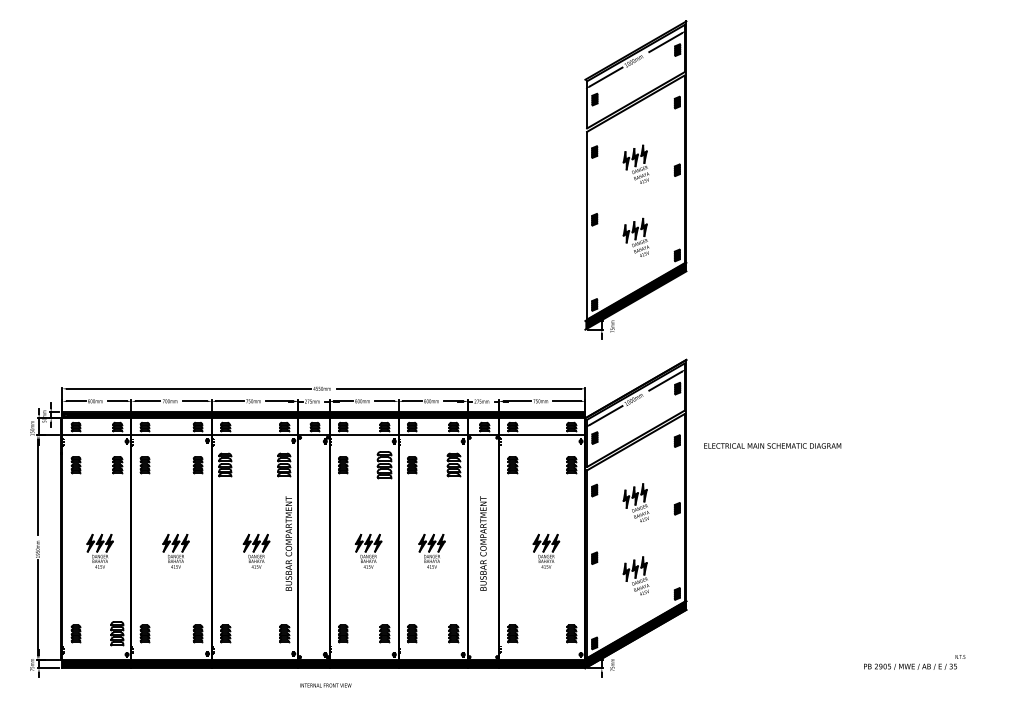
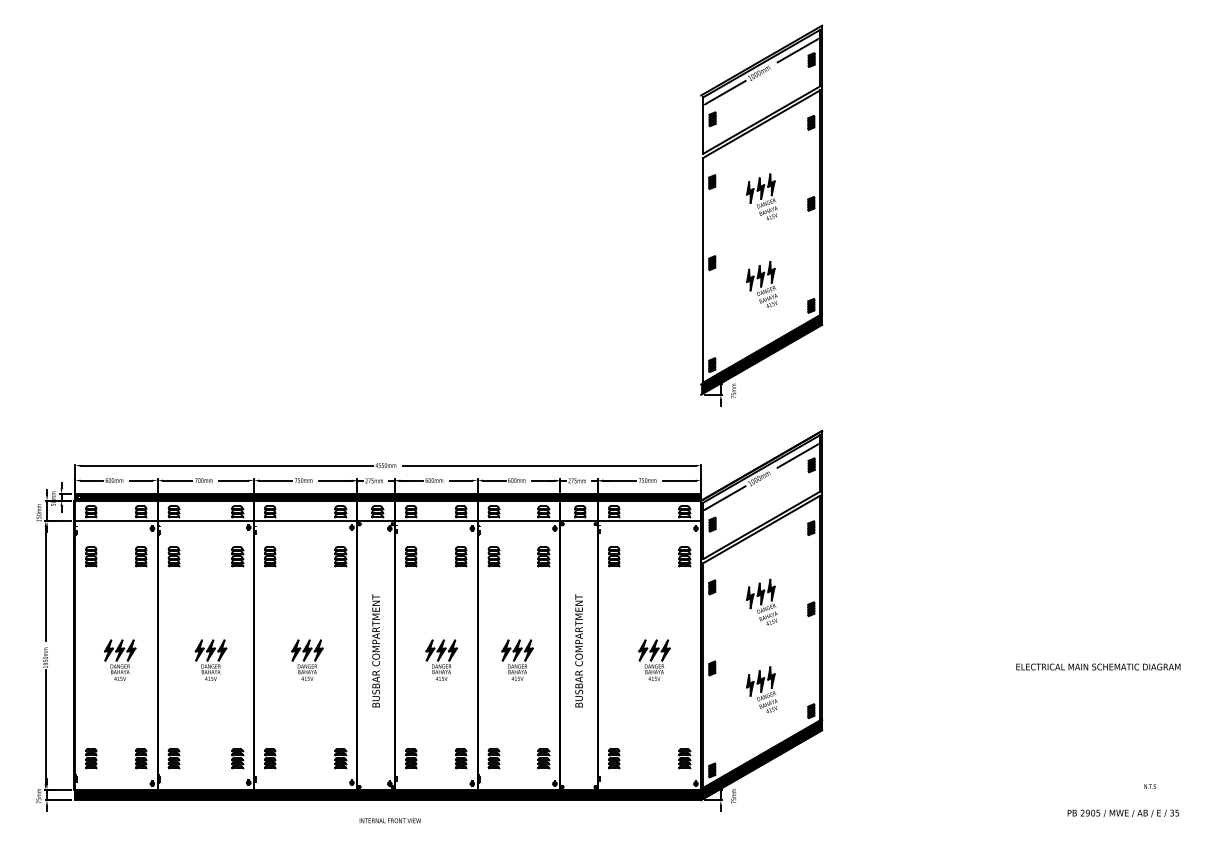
text: (772, 445) -> (1098, 666), moved
part: (225, 464) -> (270, 556), size x0.71
part: (284, 464) -> (340, 556), size x0.71
part: (385, 464) -> (461, 556), size x0.62
part: (453, 464) -> (543, 556), size x0.71
text: (288, 543) -> (375, 650), moved
part: (117, 633) -> (141, 758), size x0.71
text: (910, 666) -> (1123, 813), moved

